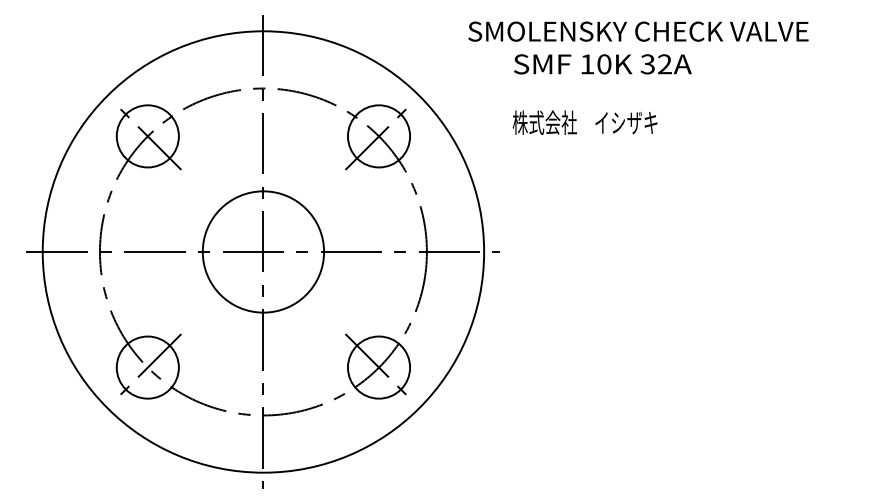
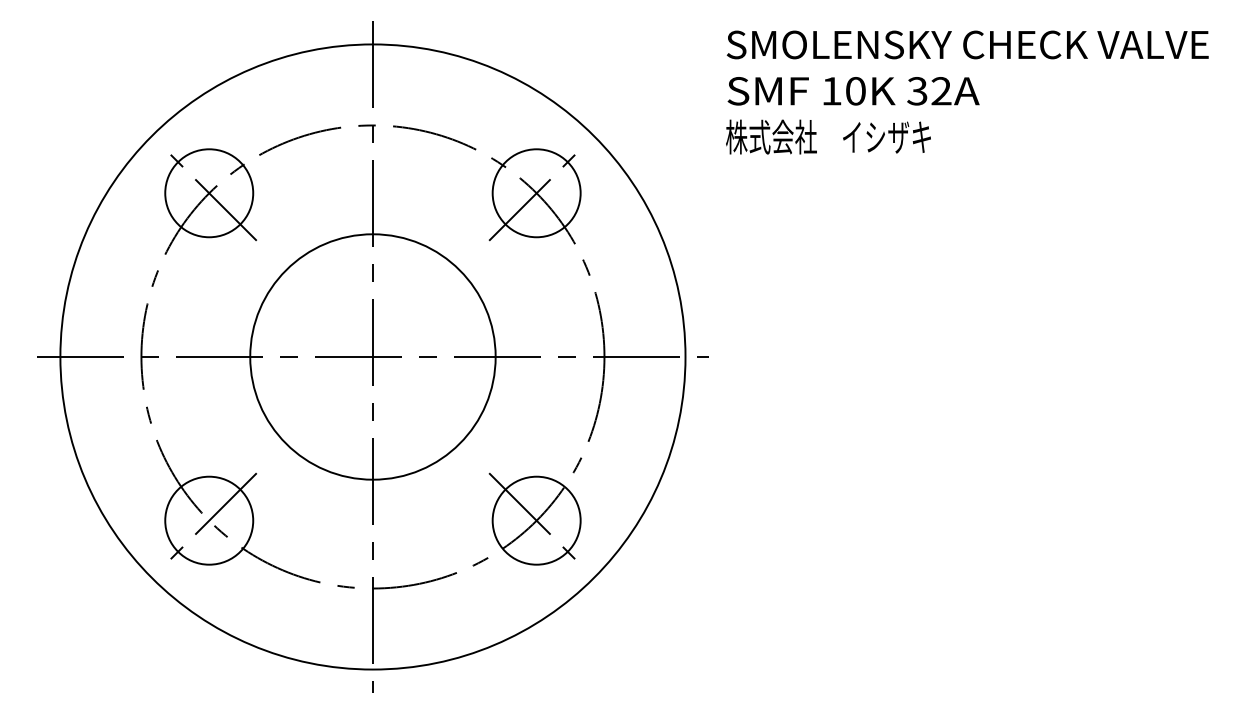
text: (638, 31) -> (967, 44), moved
text: (584, 122) -> (827, 136), moved
circle: (263, 251) -> (373, 356), size x1.43

